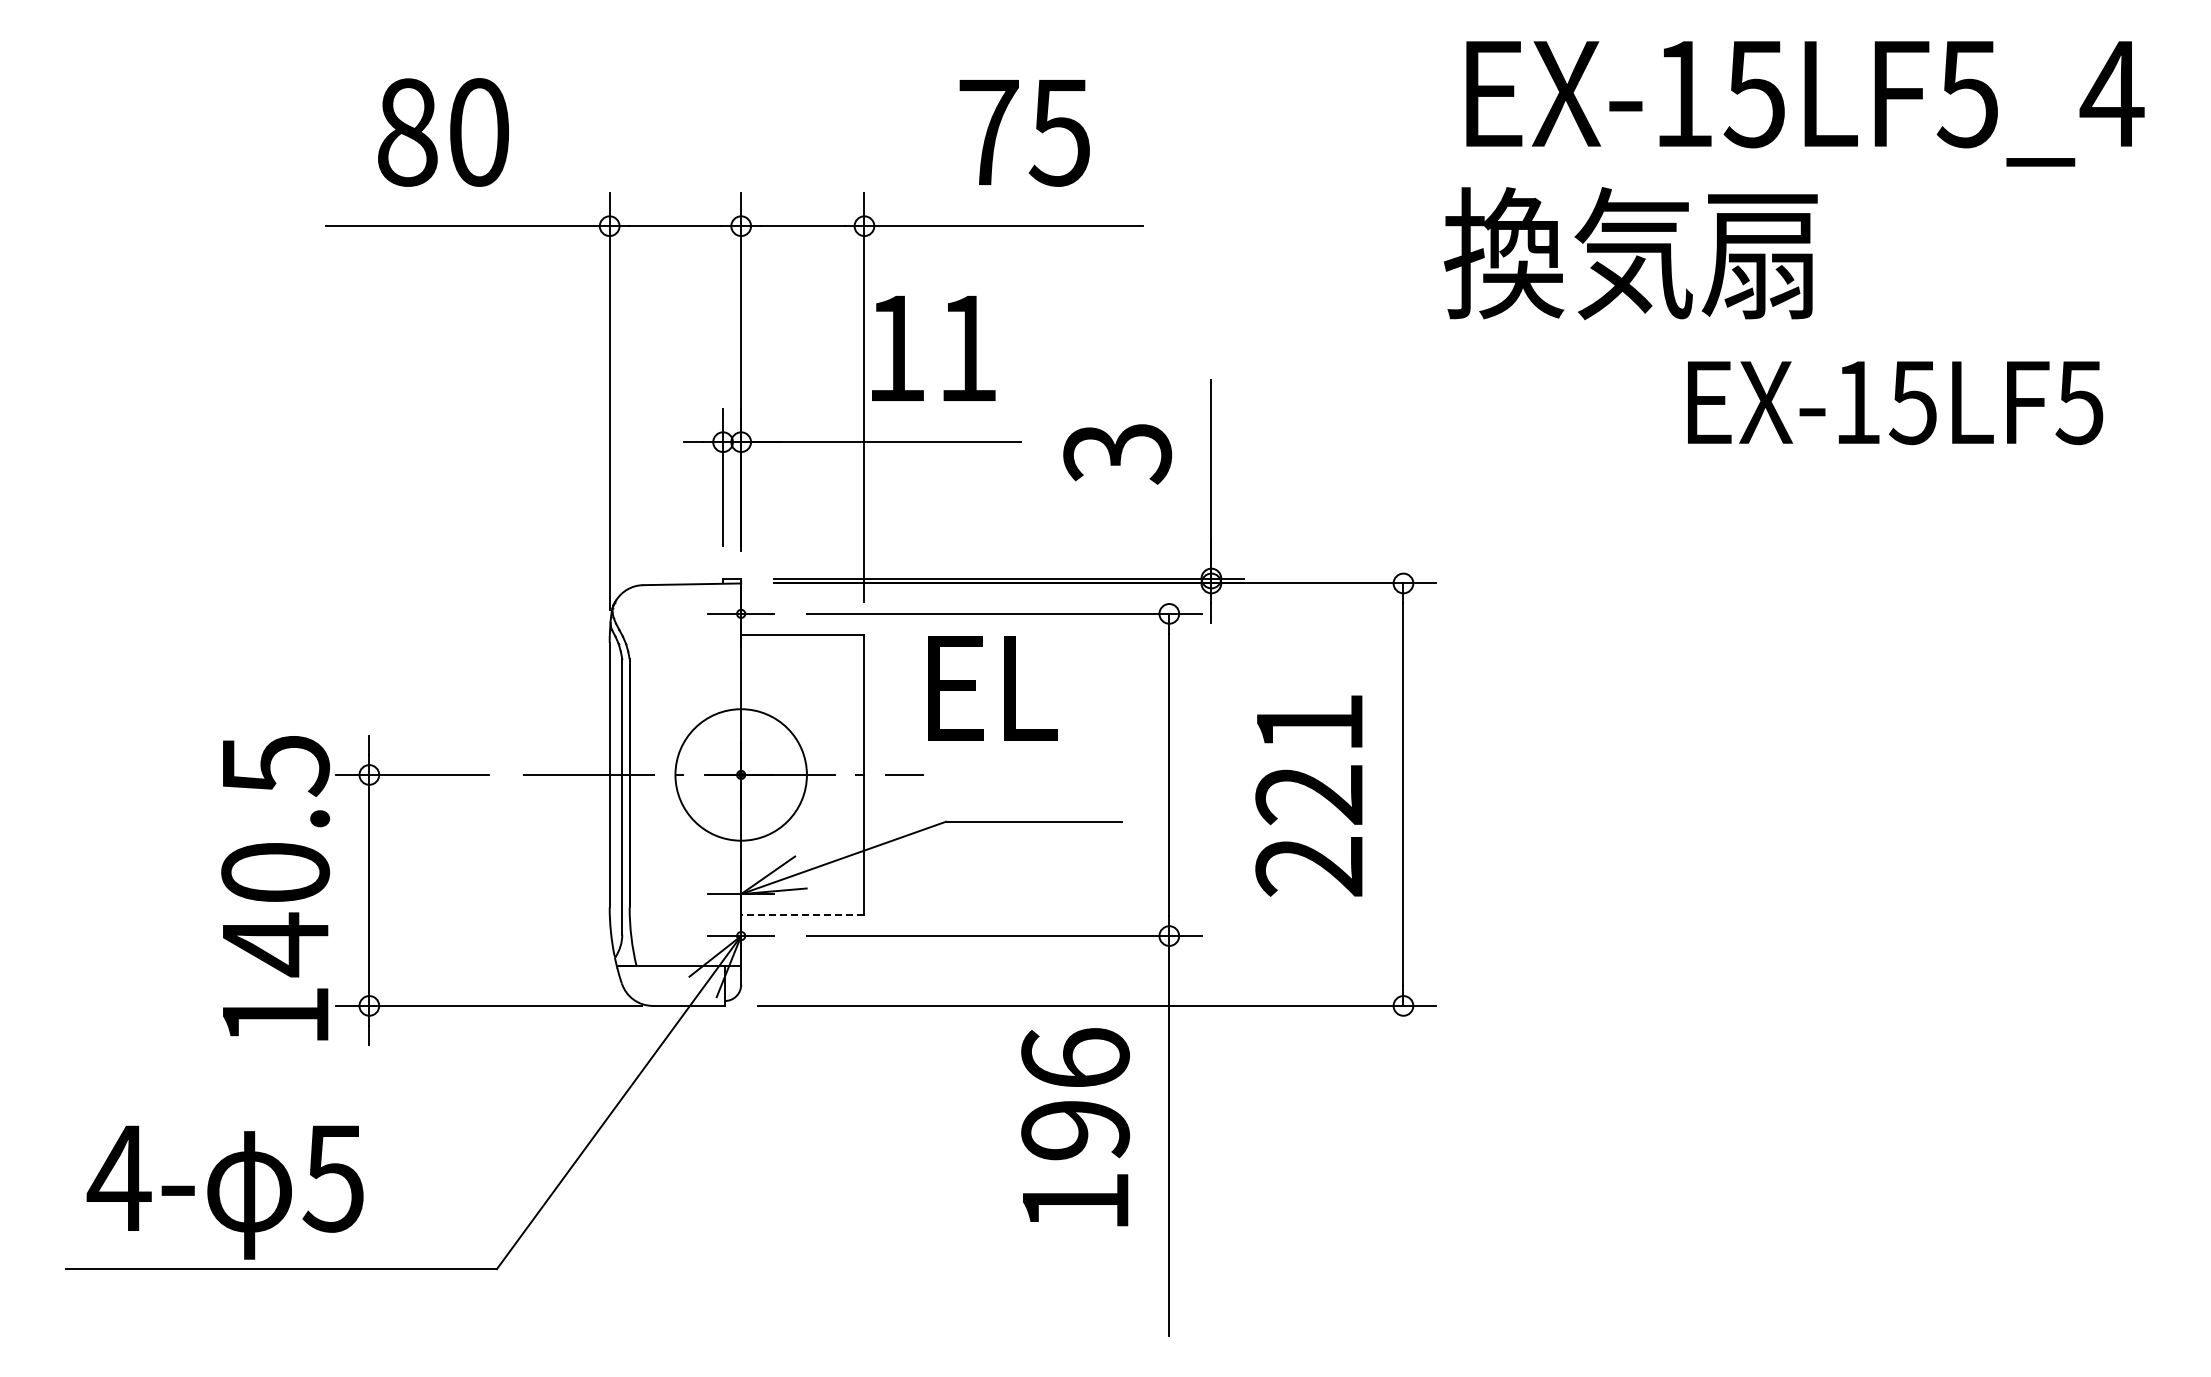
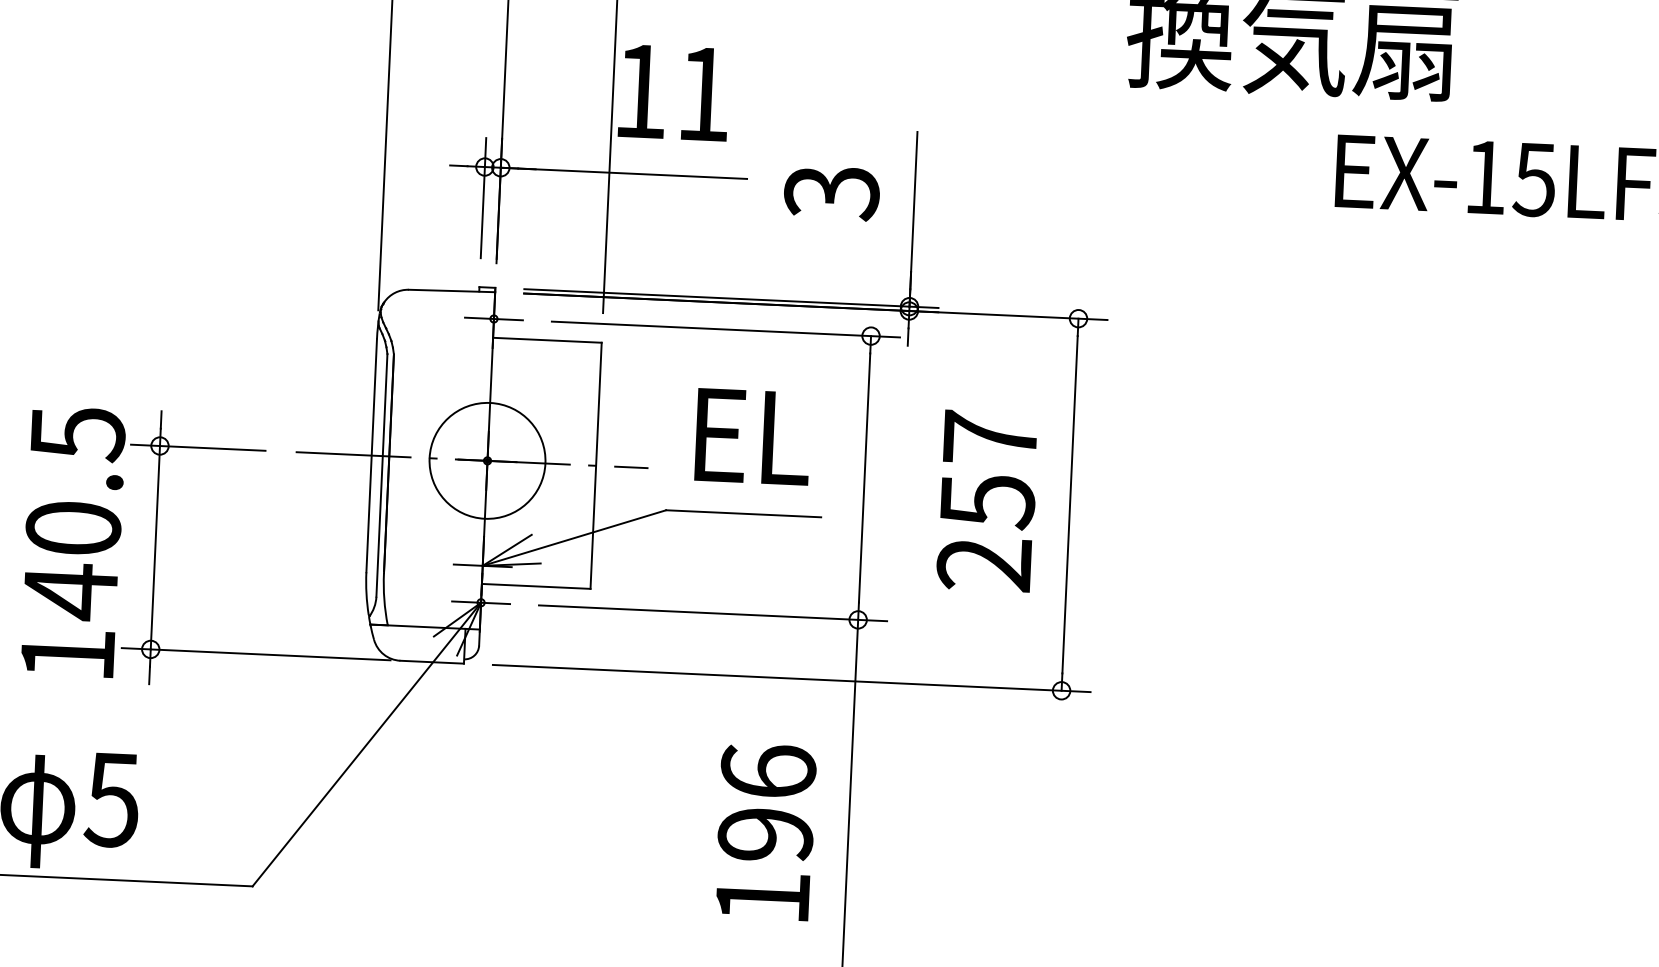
text: (992, 688) -> (752, 437), moved
text: (1309, 759) -> (988, 469), 221 -> 257
line: (802, 914) -> (535, 586), dashed -> solid
text: (1075, 1127) -> (765, 832), moved

